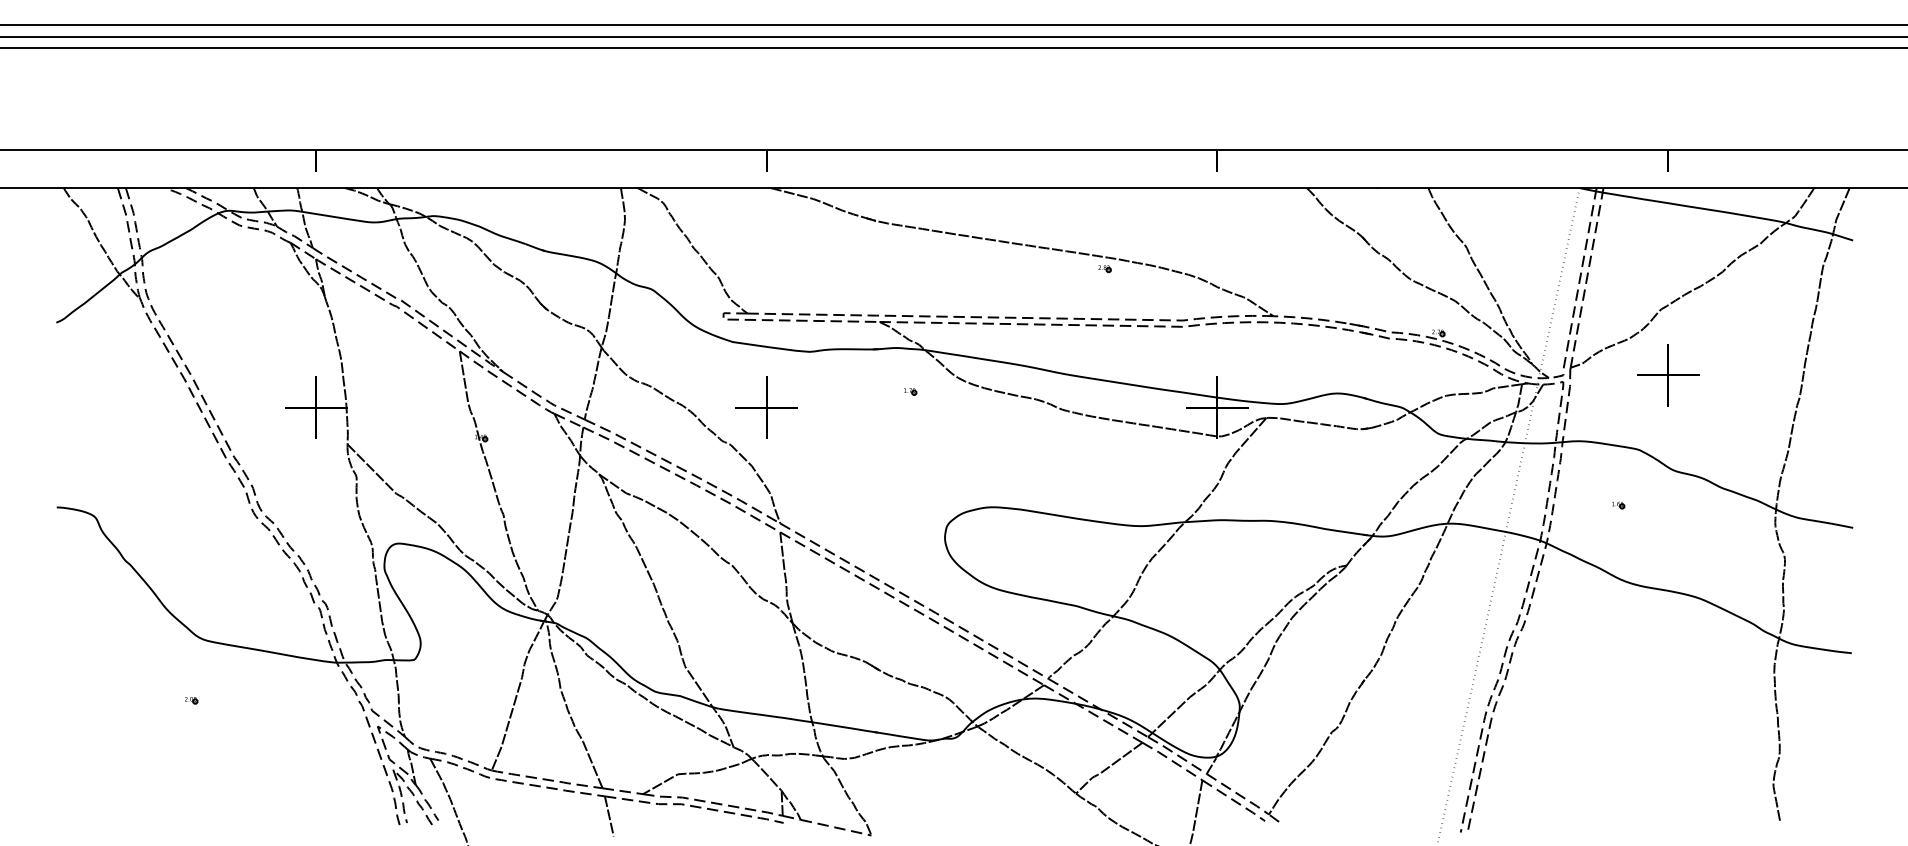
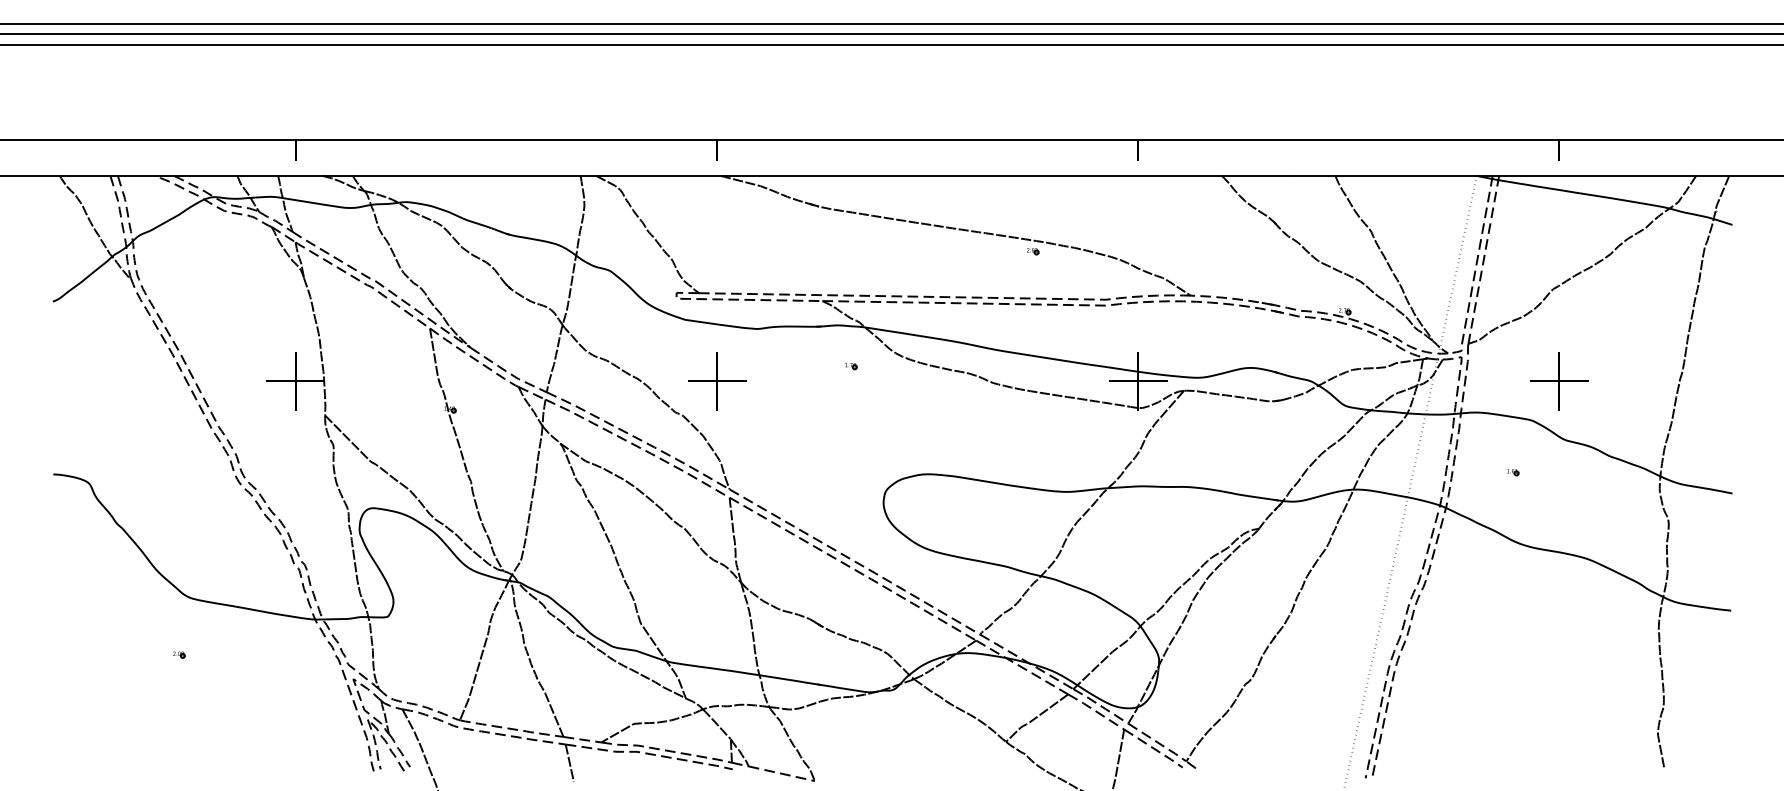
part: (1668, 375) -> (1559, 381), moved

